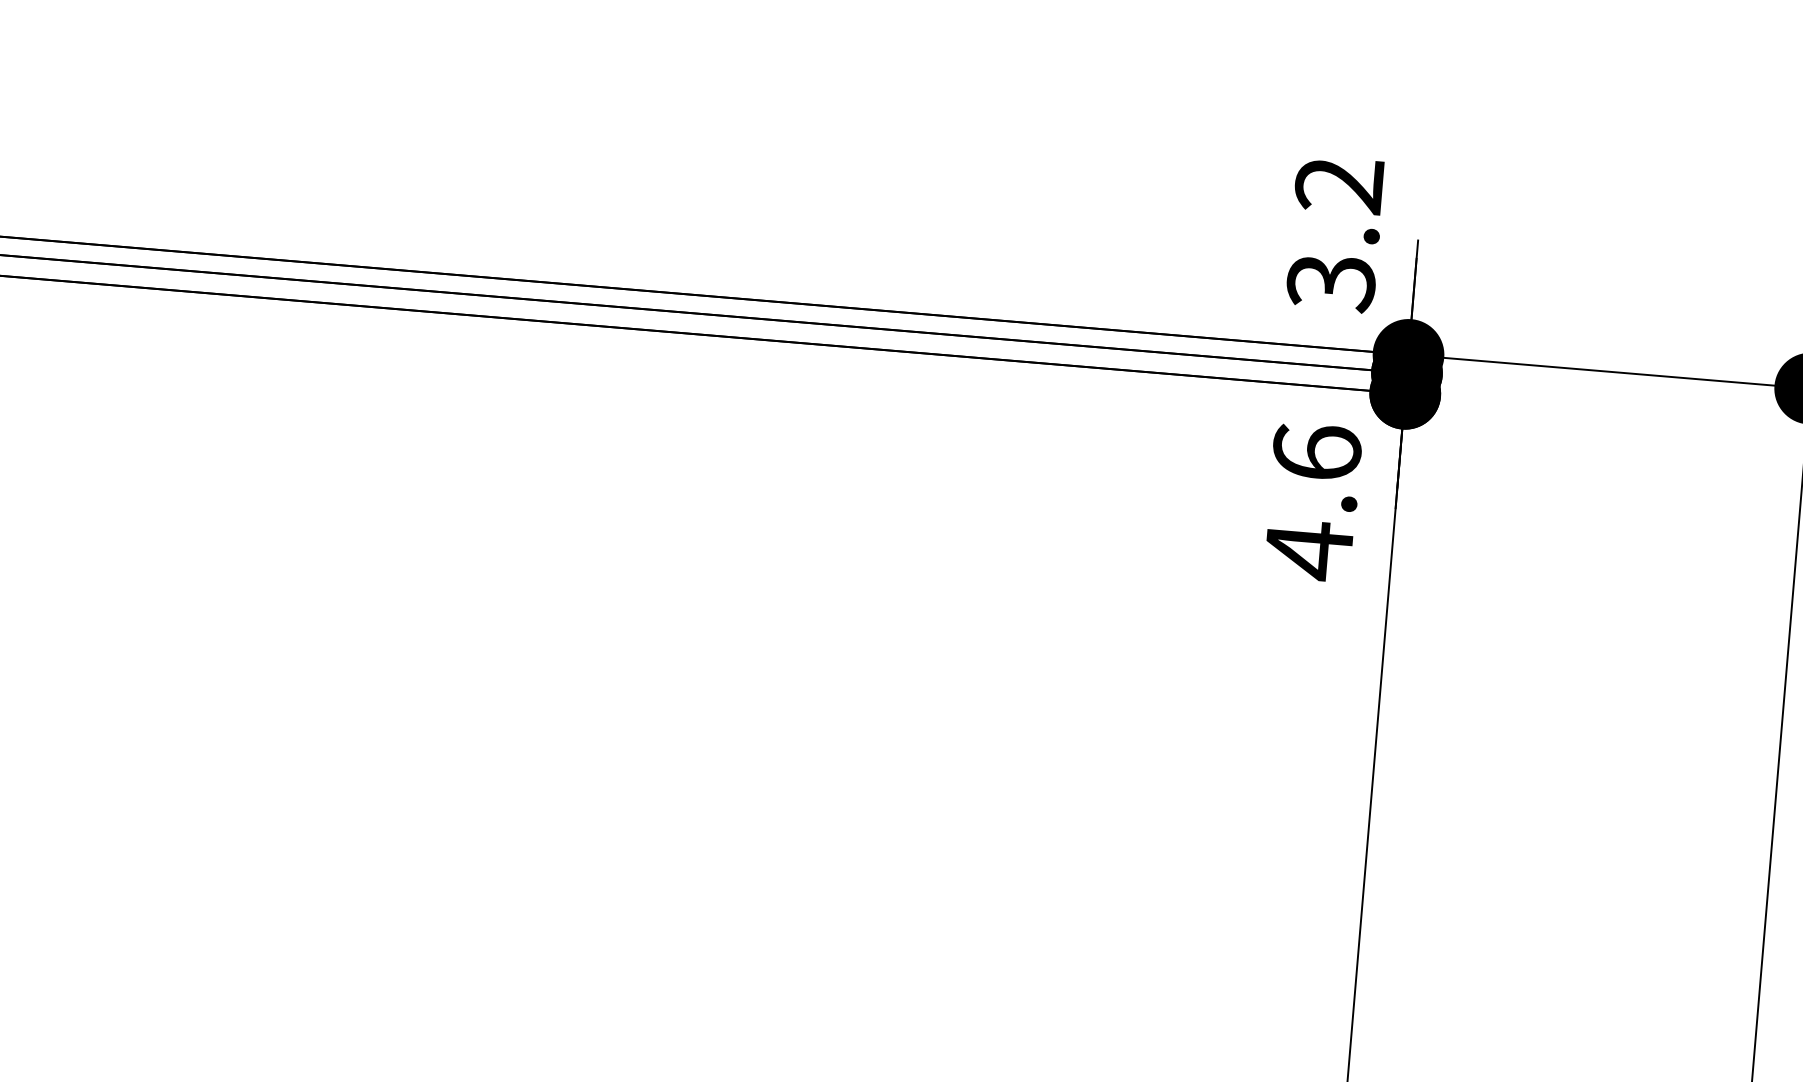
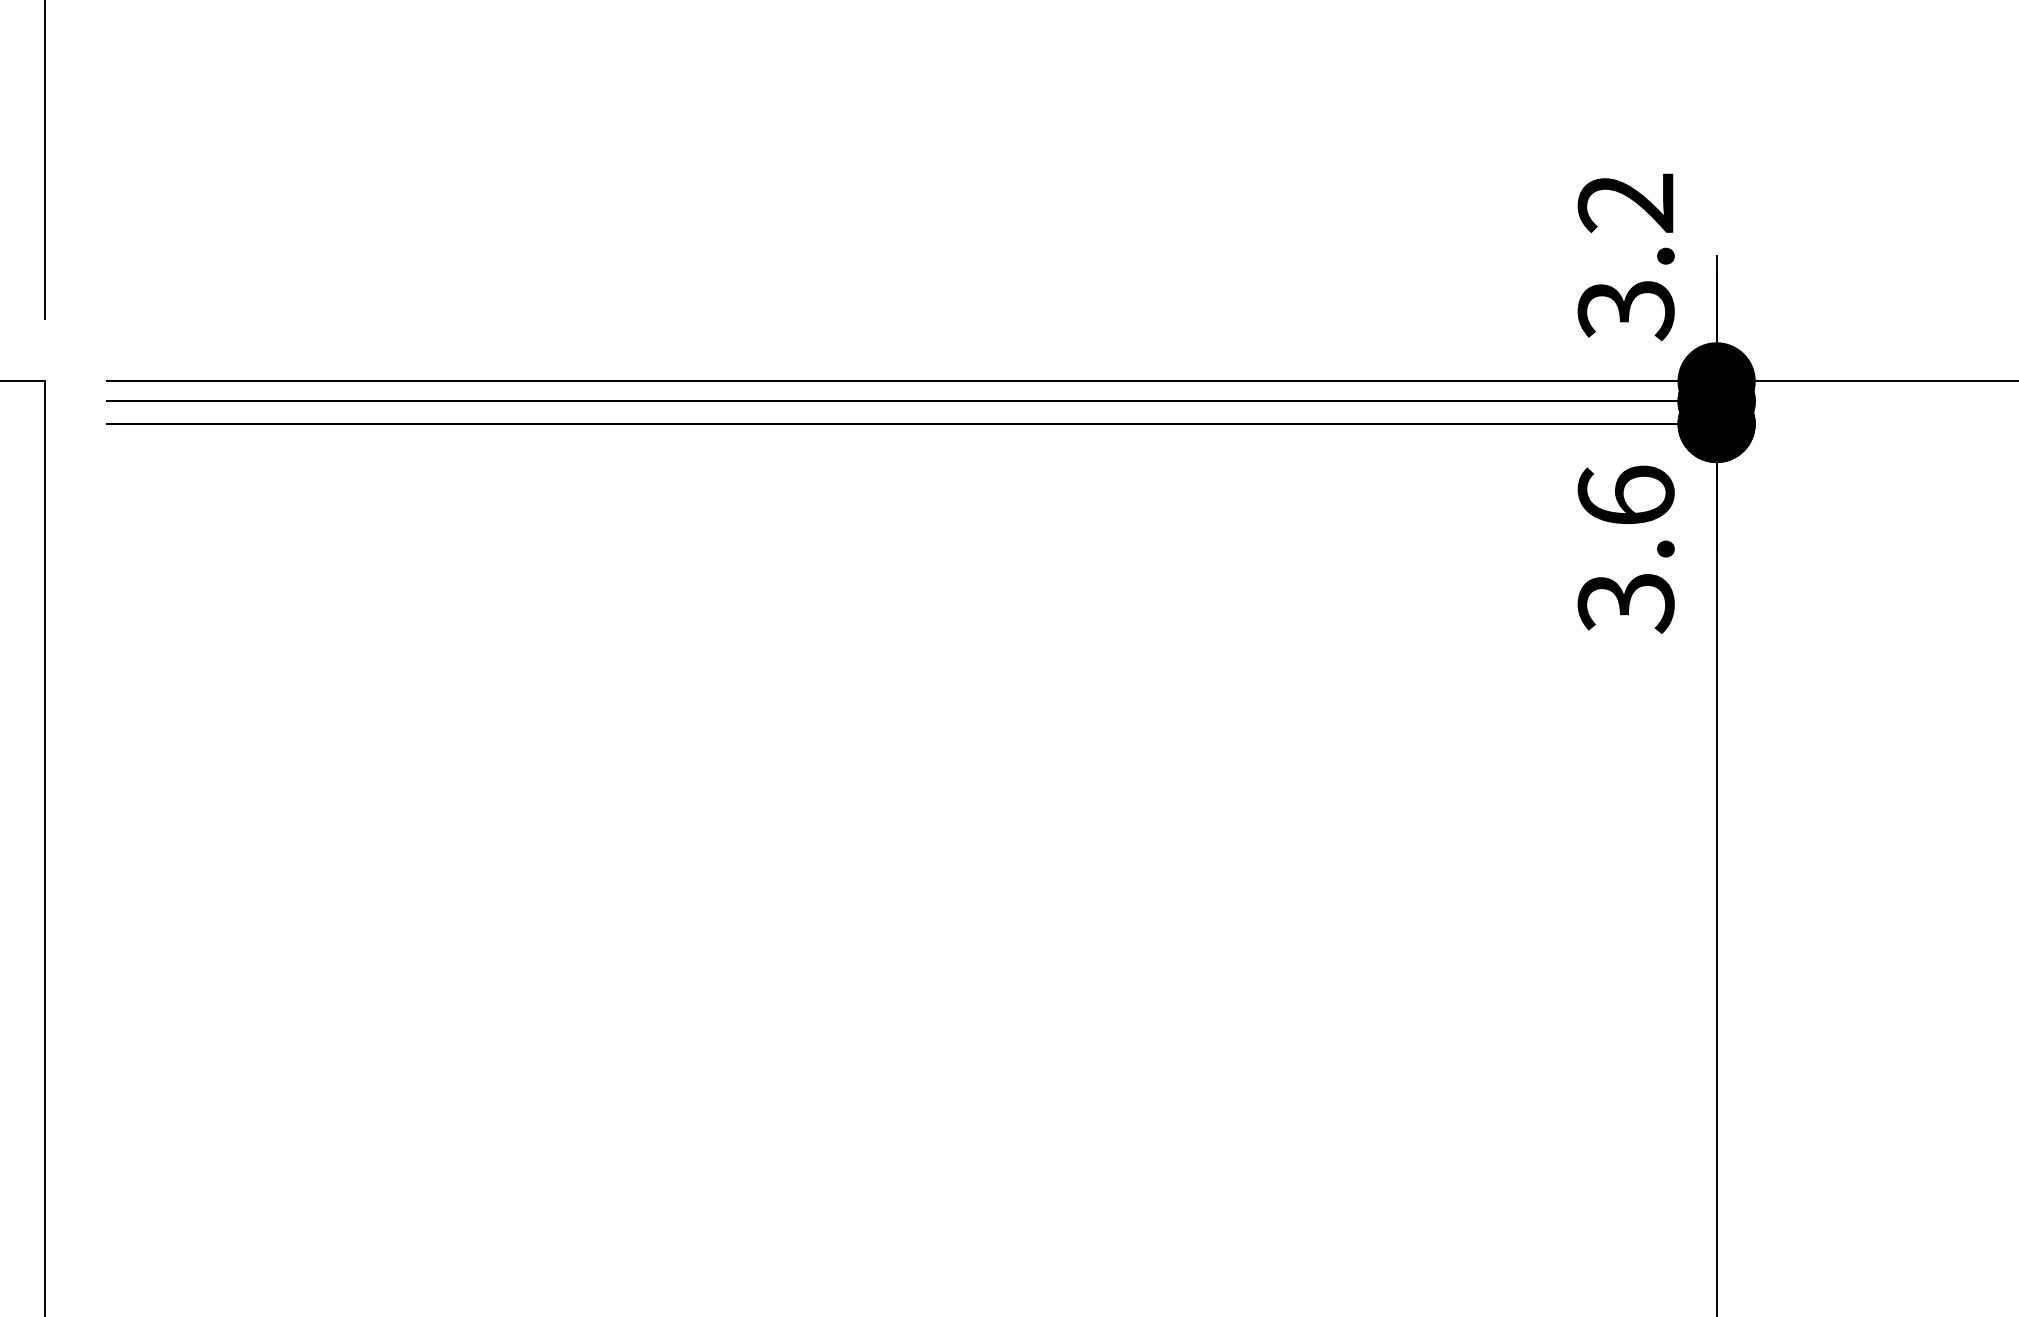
text: (1308, 550) -> (1625, 602), 4.6 -> 3.6

